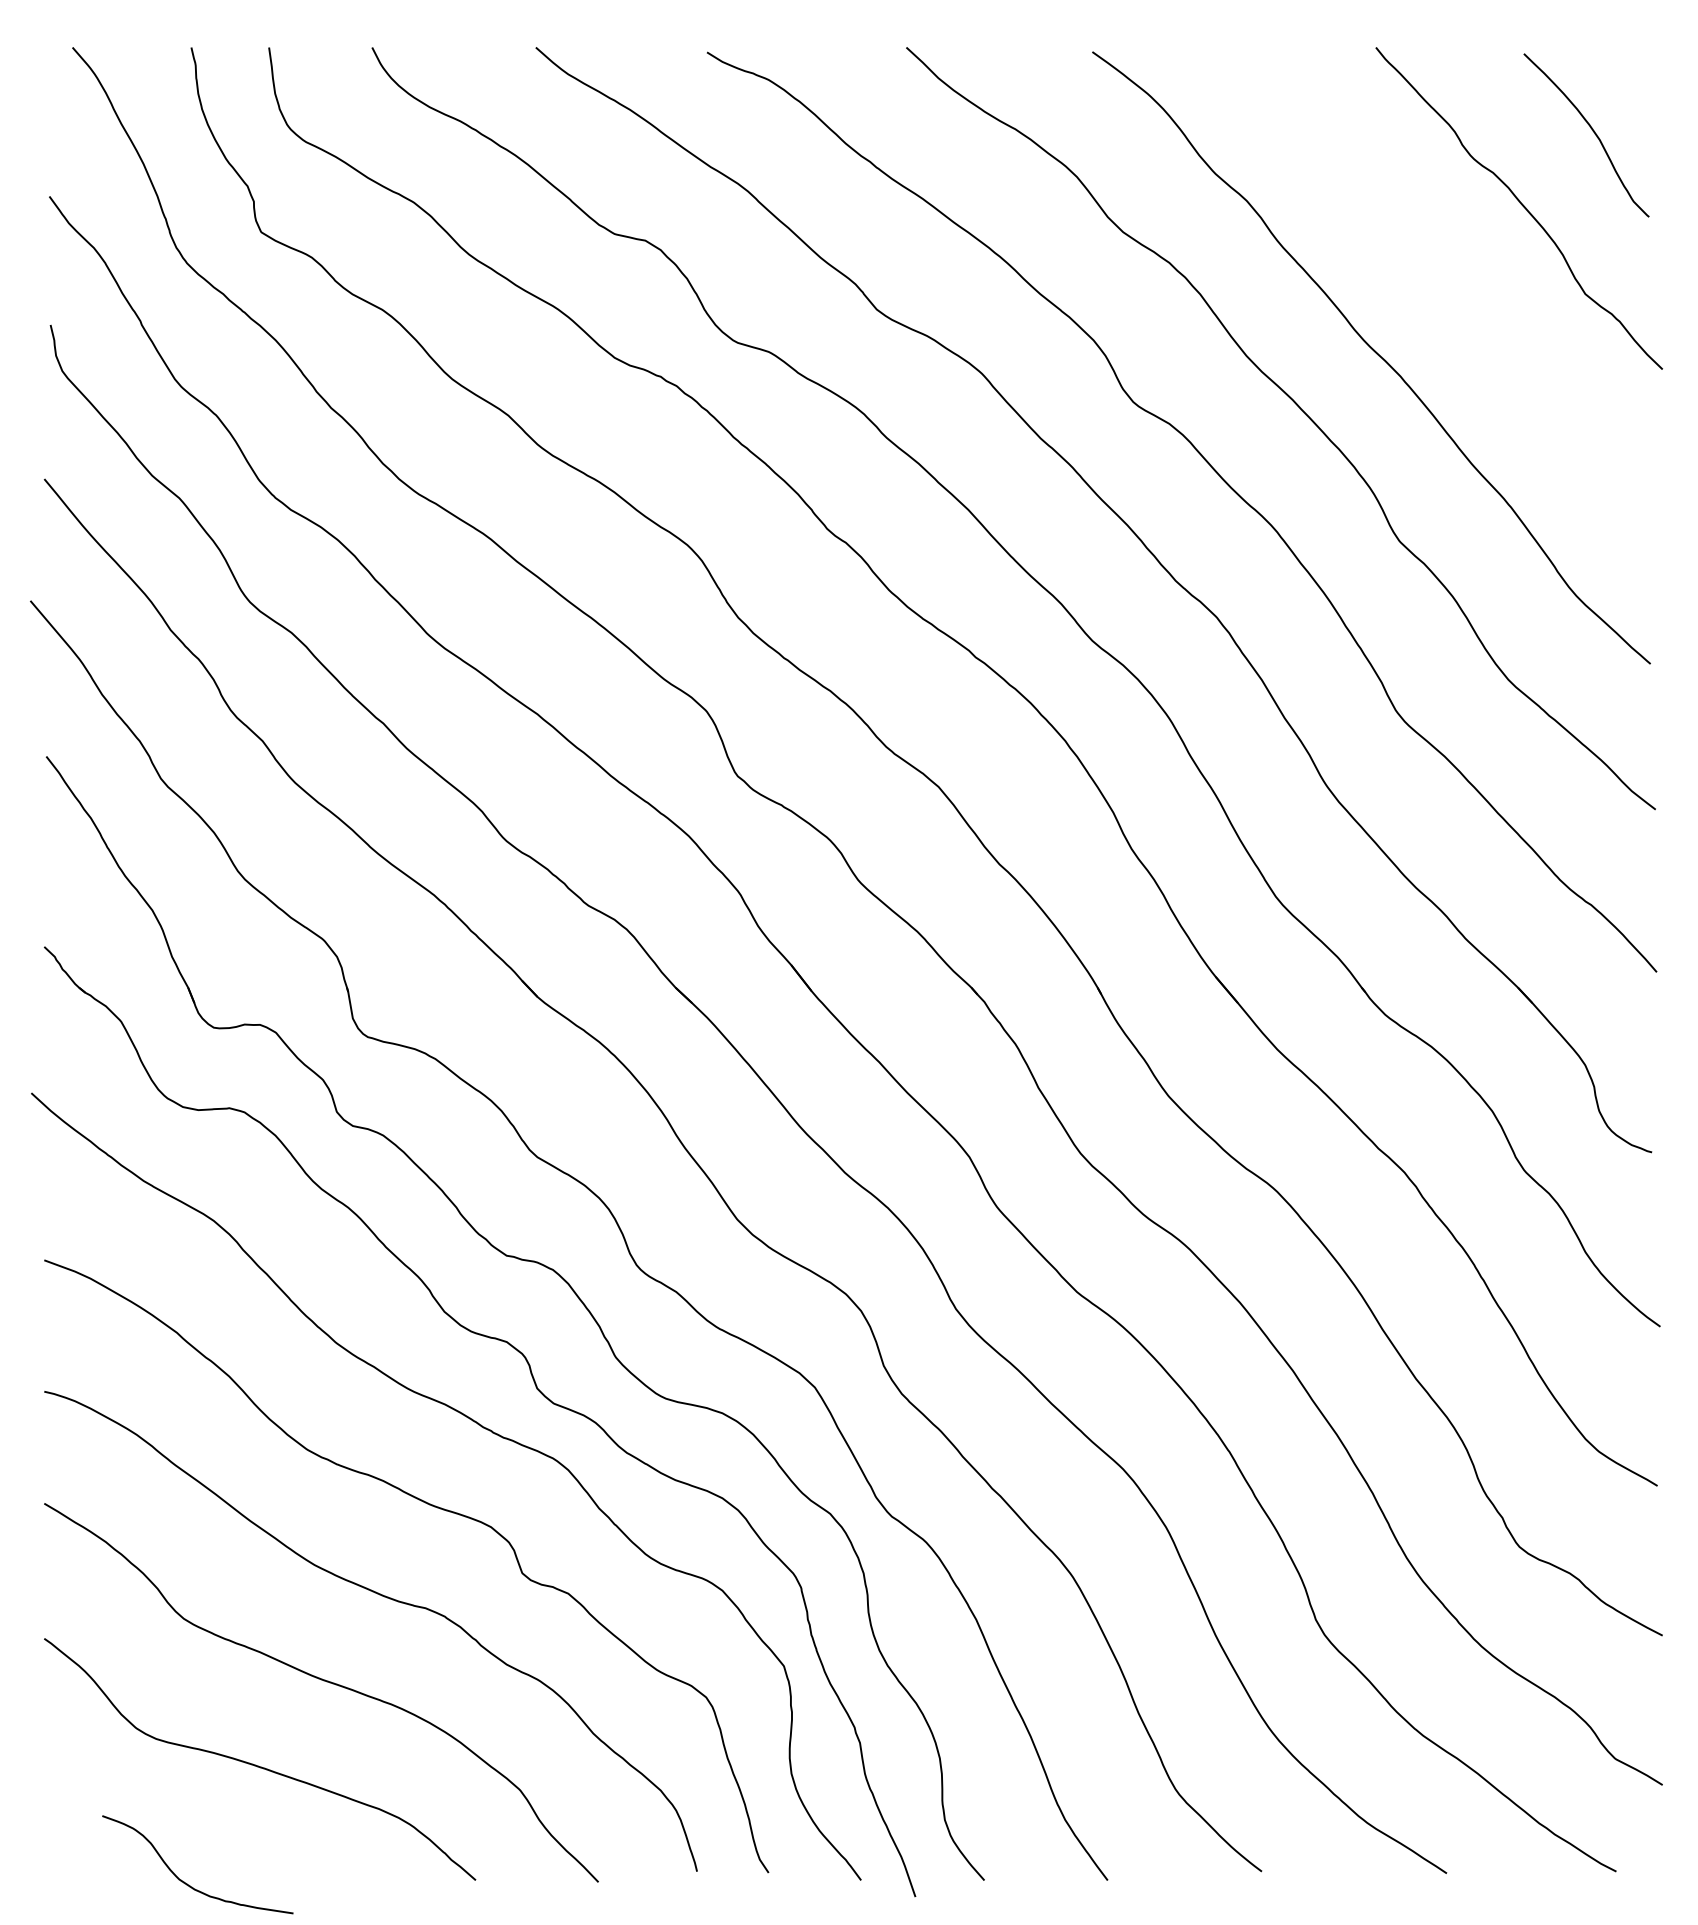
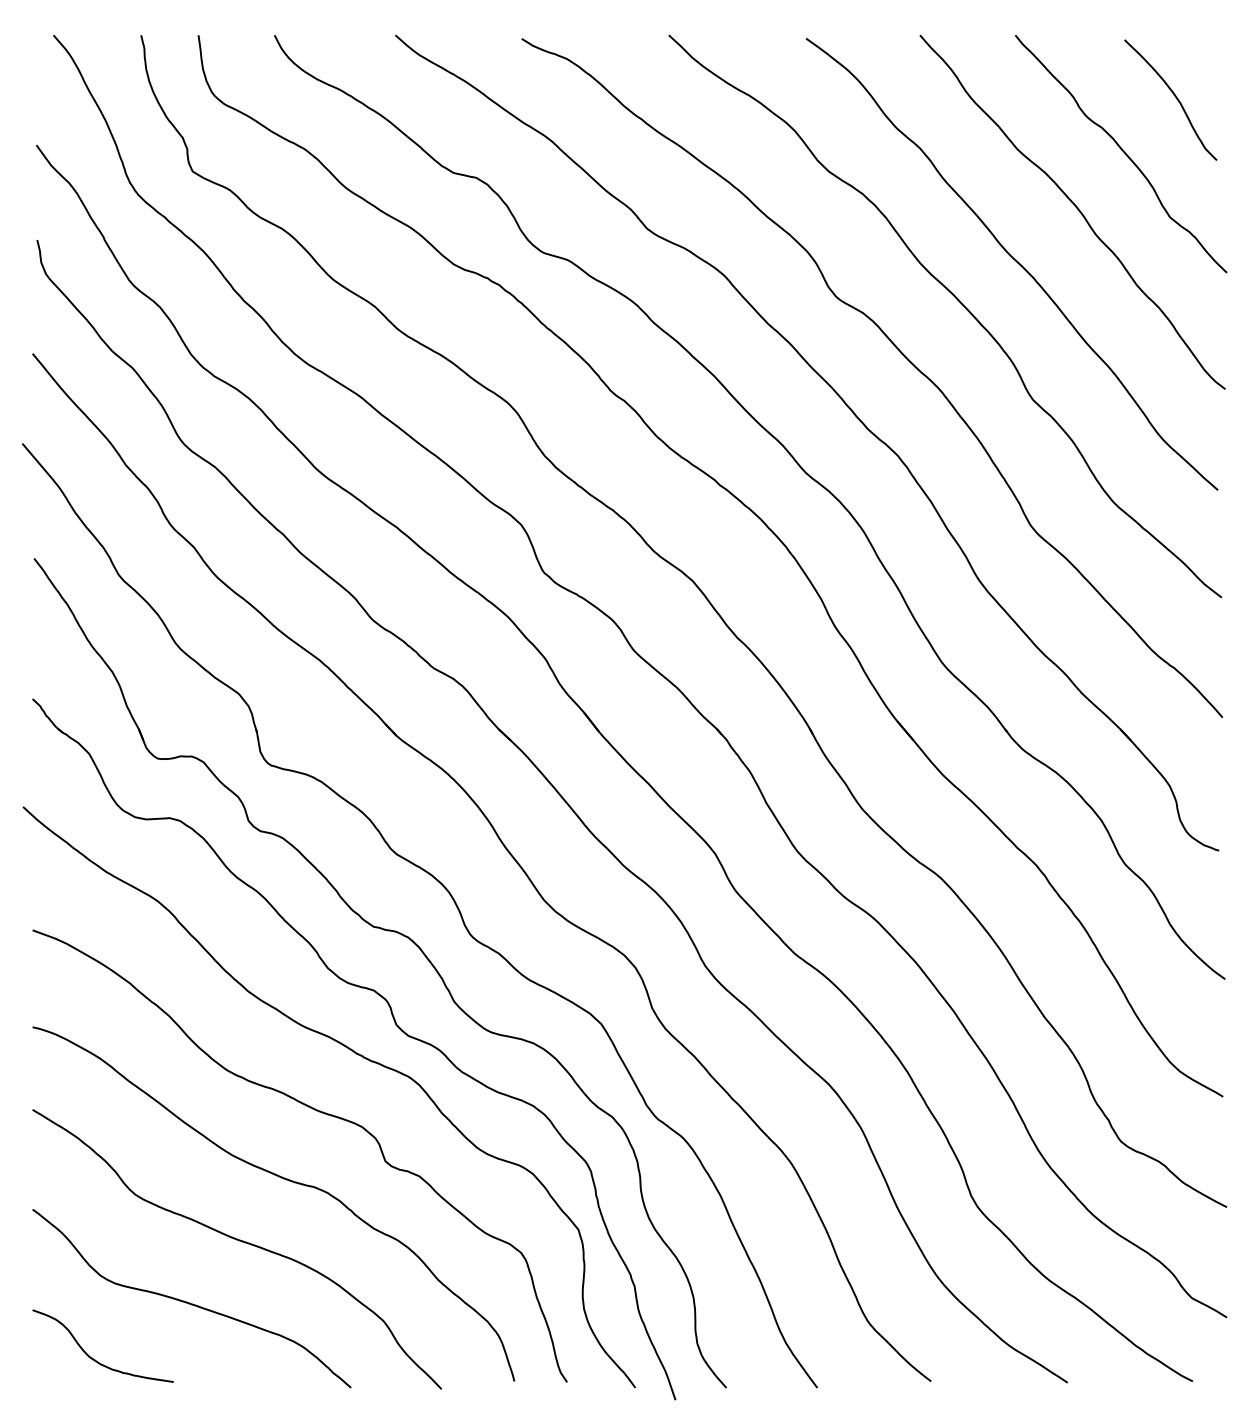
curve: (1460, 284) -> (1077, 210), added
curve: (184, 1881) -> (93, 1358), moved

